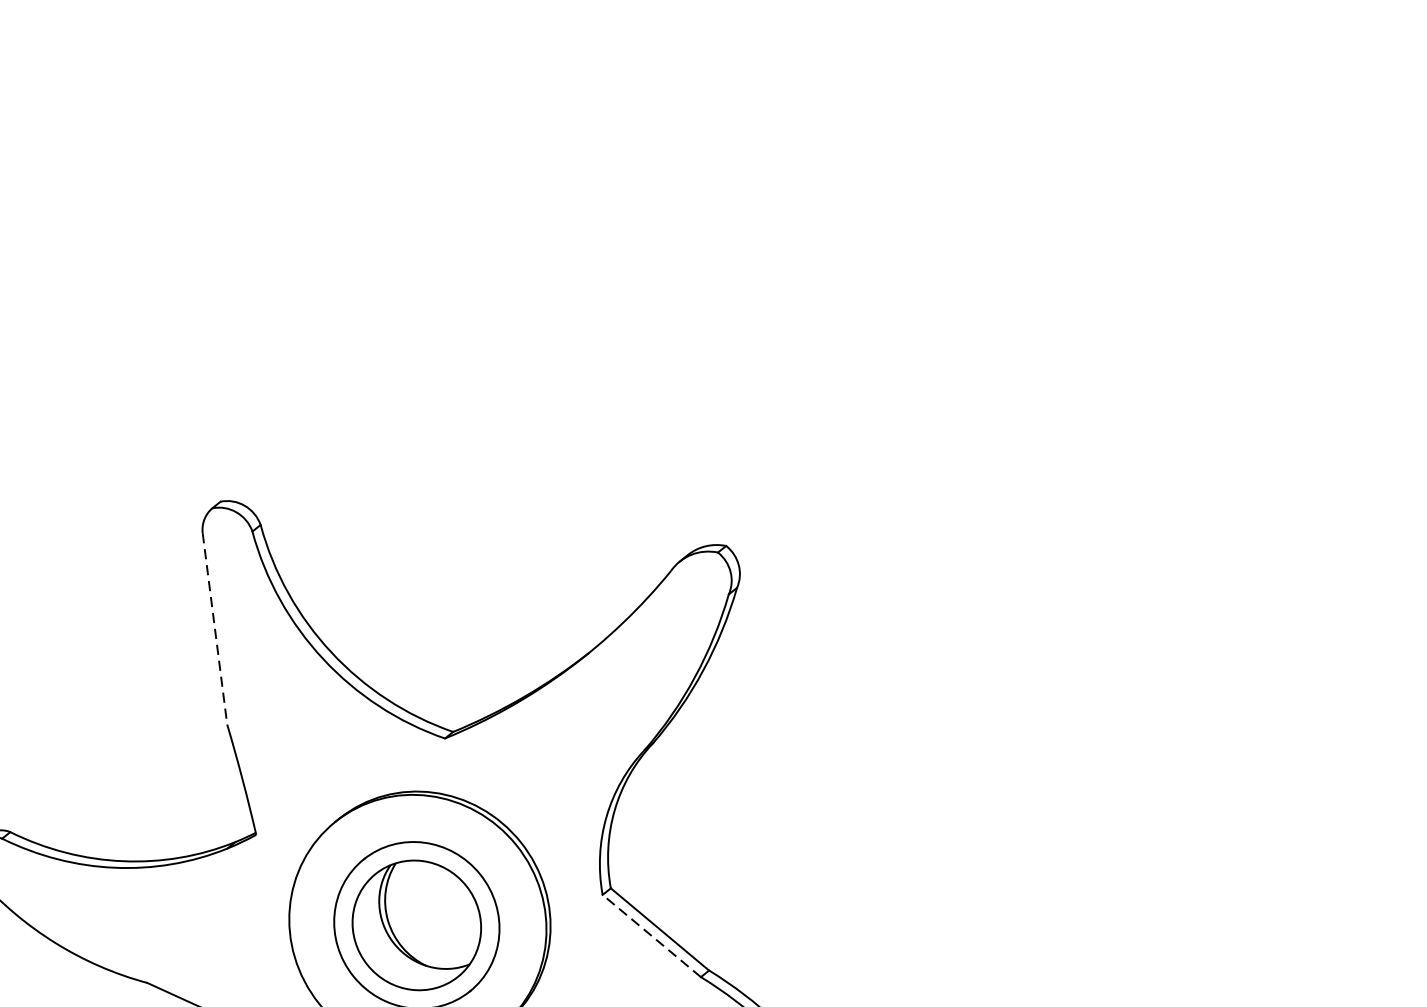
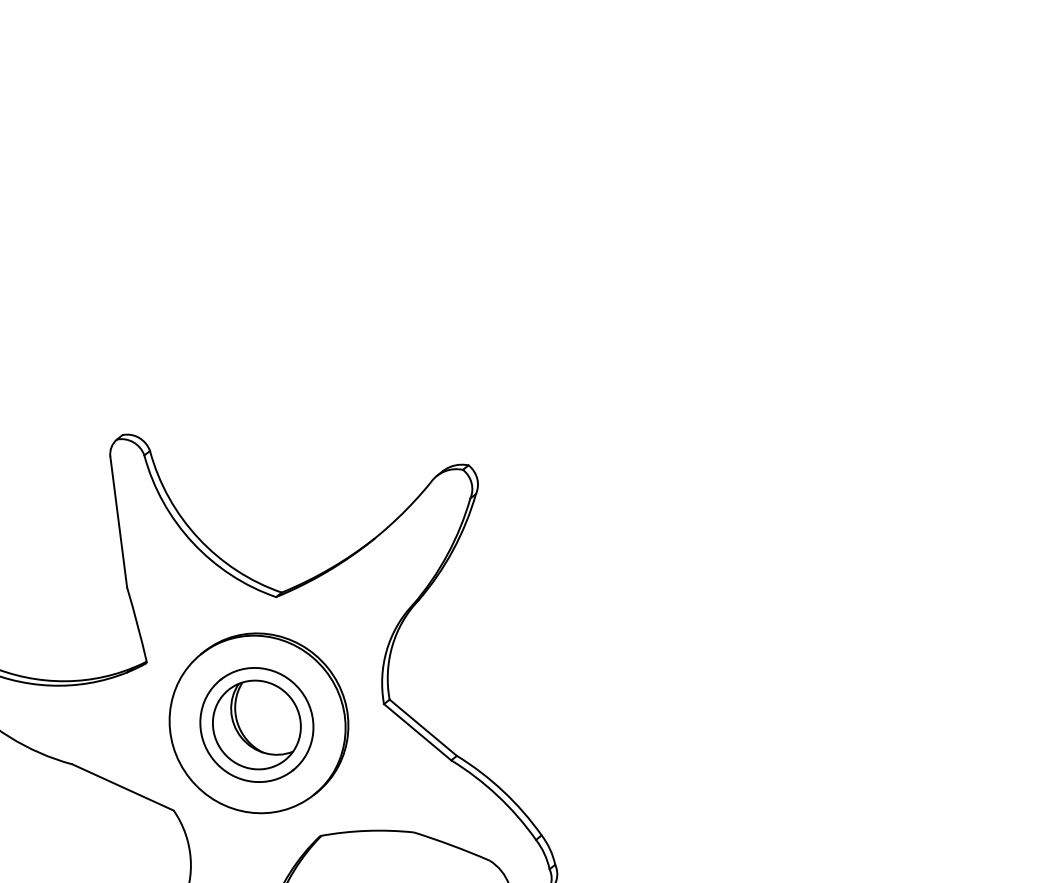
line: (214, 629) -> (118, 522), dashed -> solid
line: (651, 936) -> (417, 732), dashed -> solid

